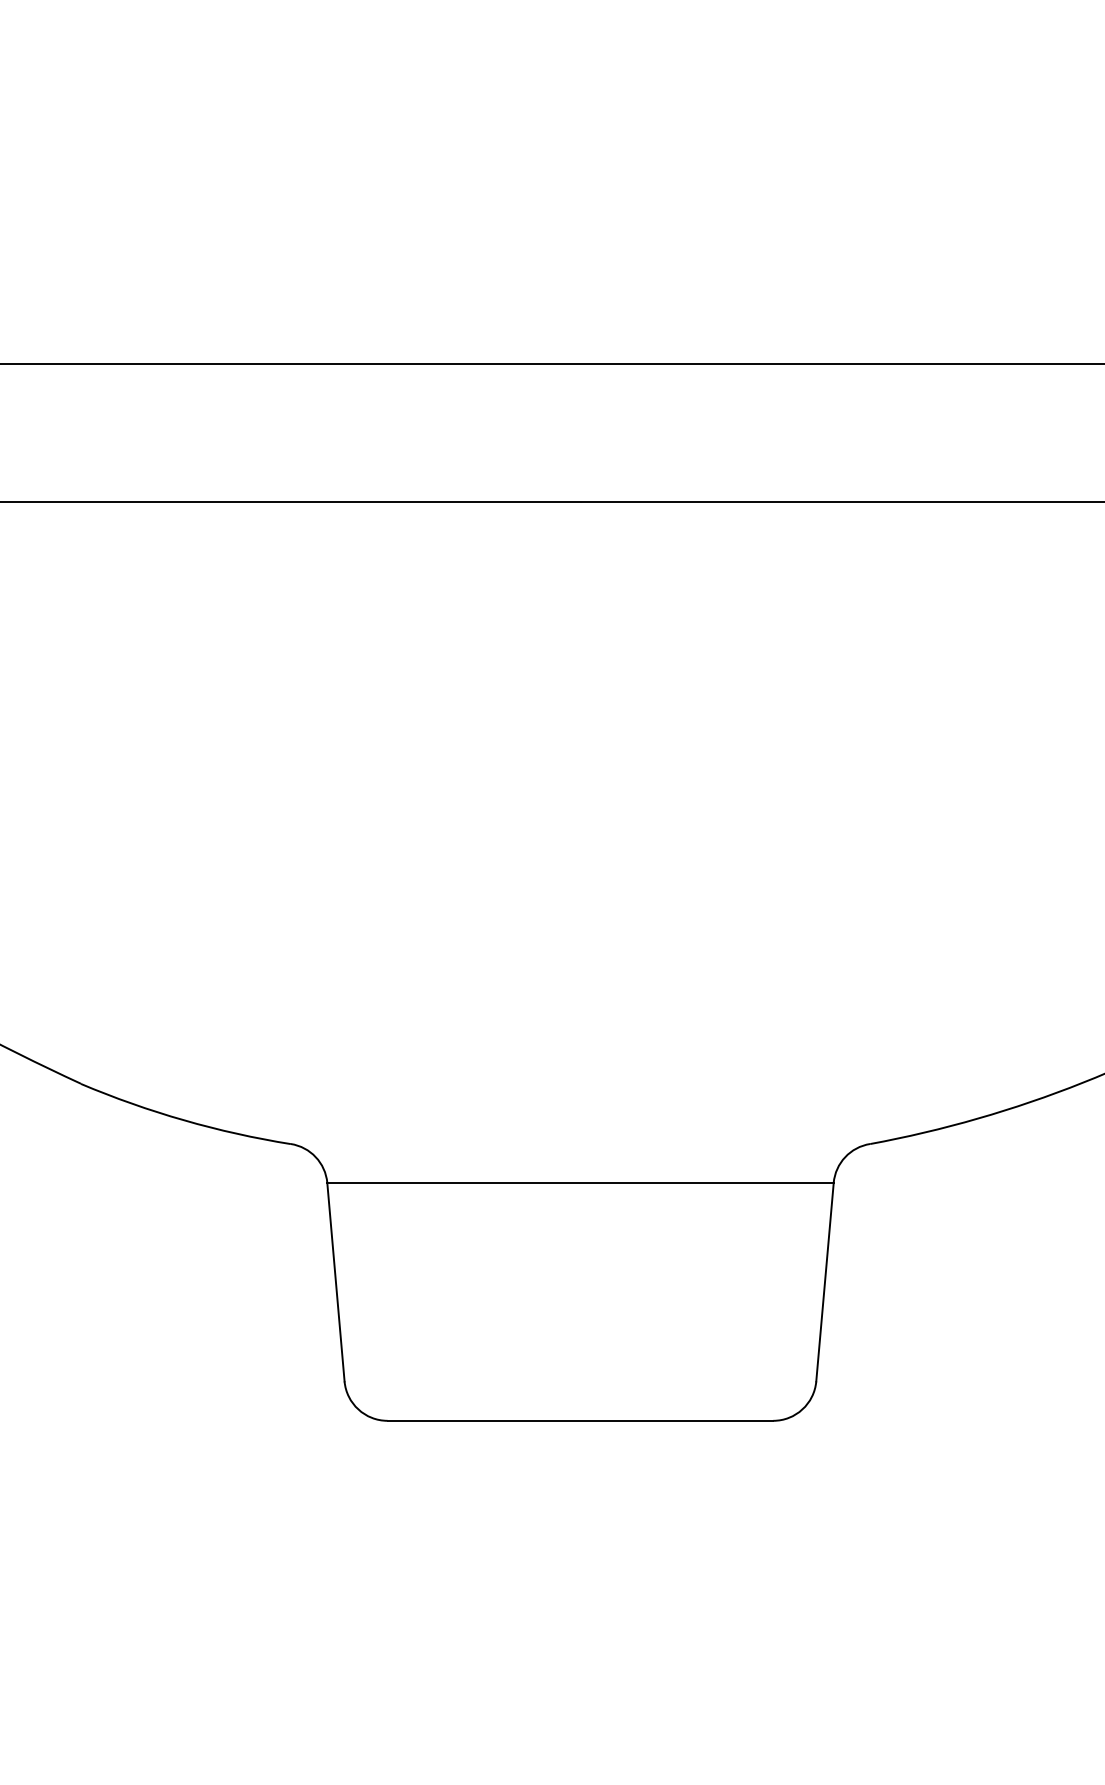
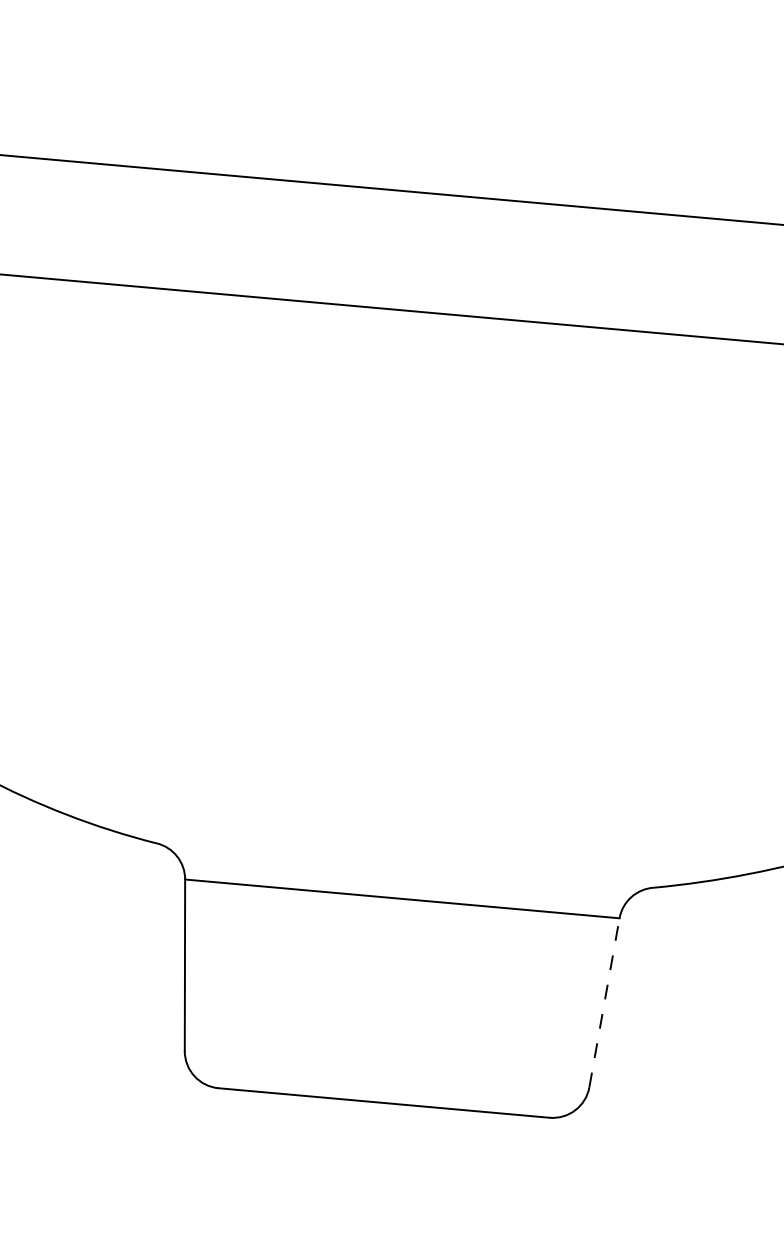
line: (825, 1282) -> (604, 1003), solid -> dashed

